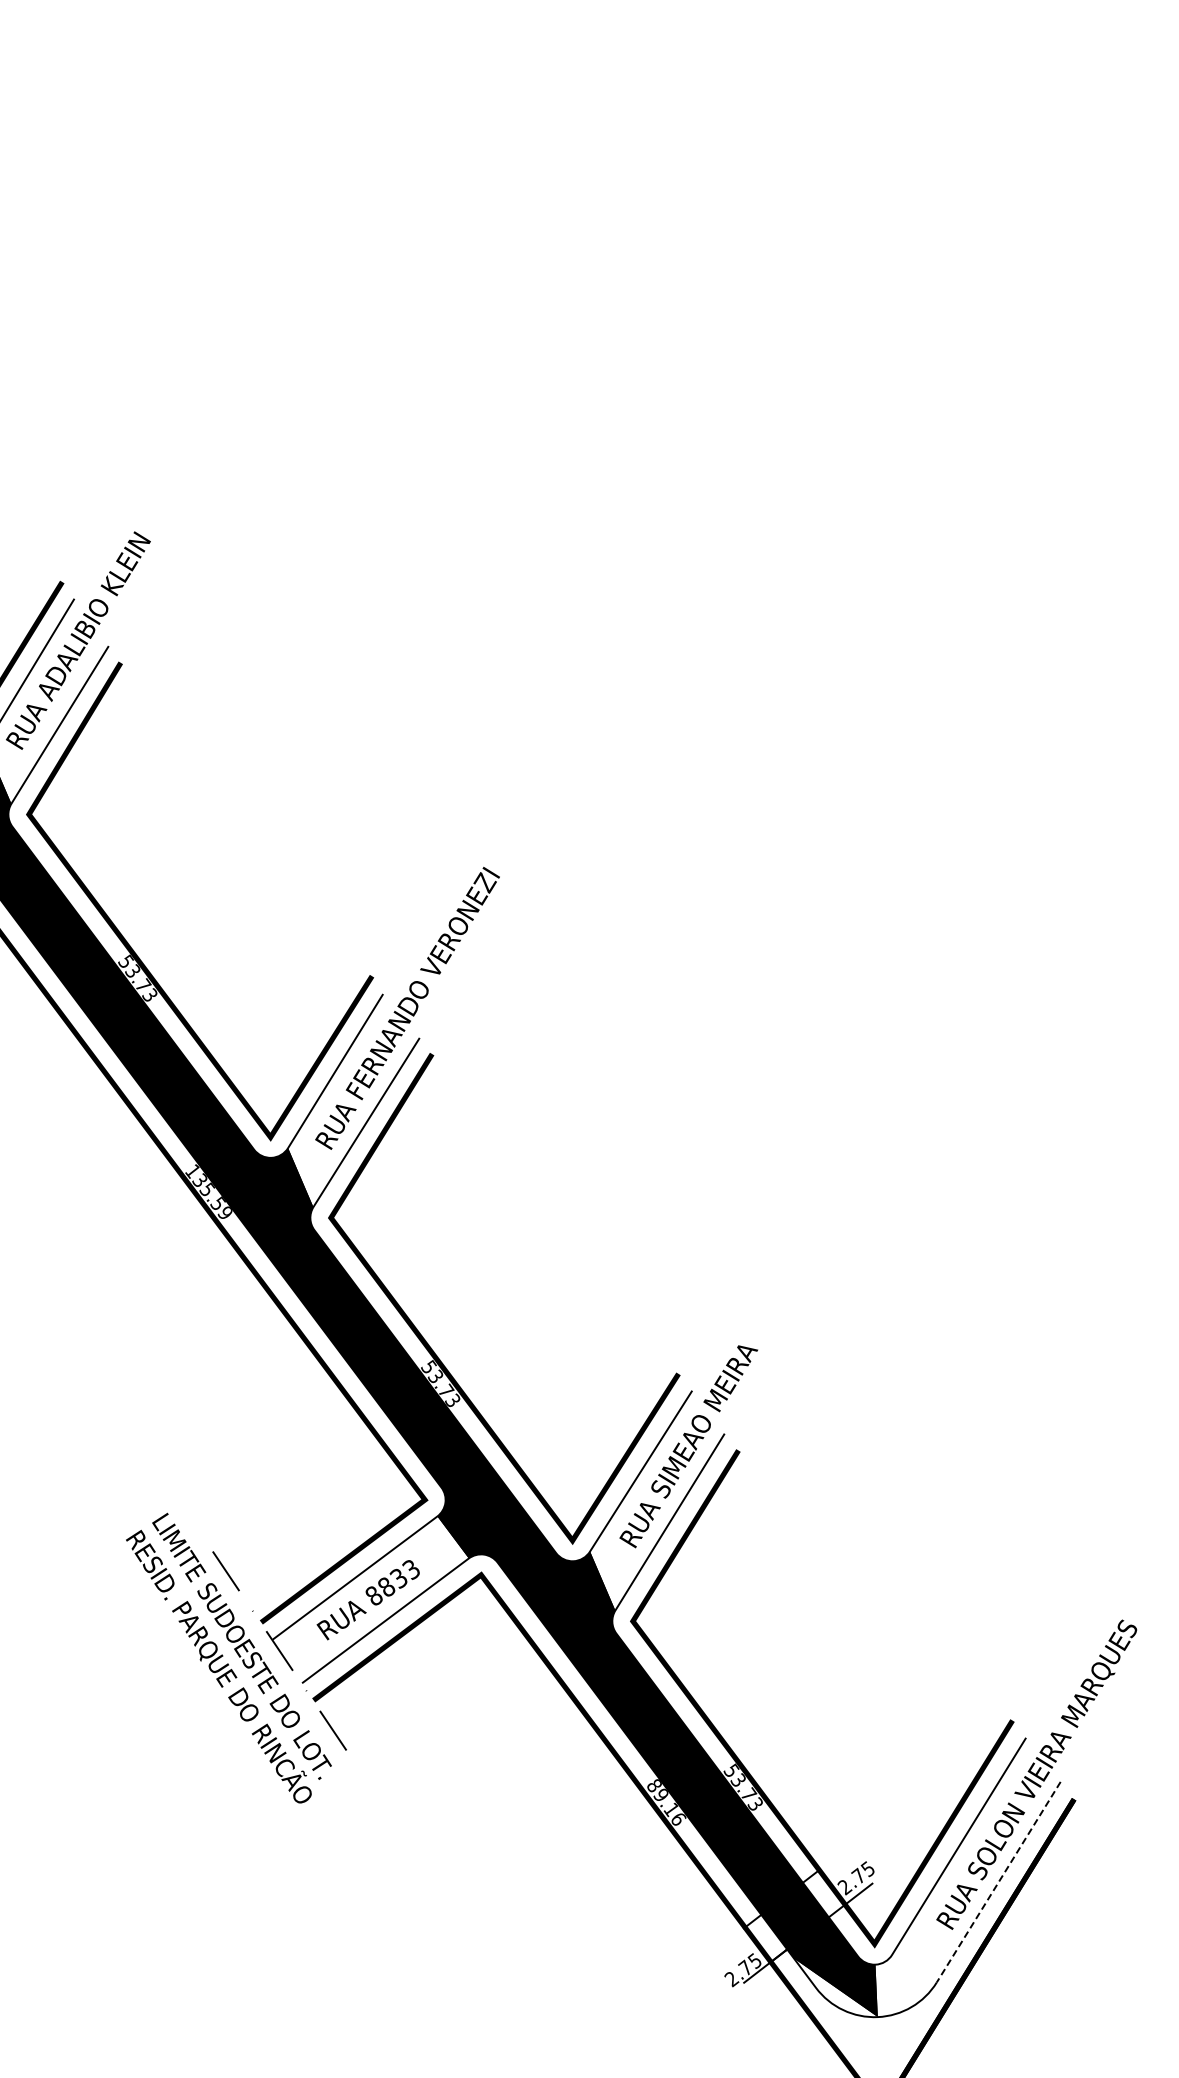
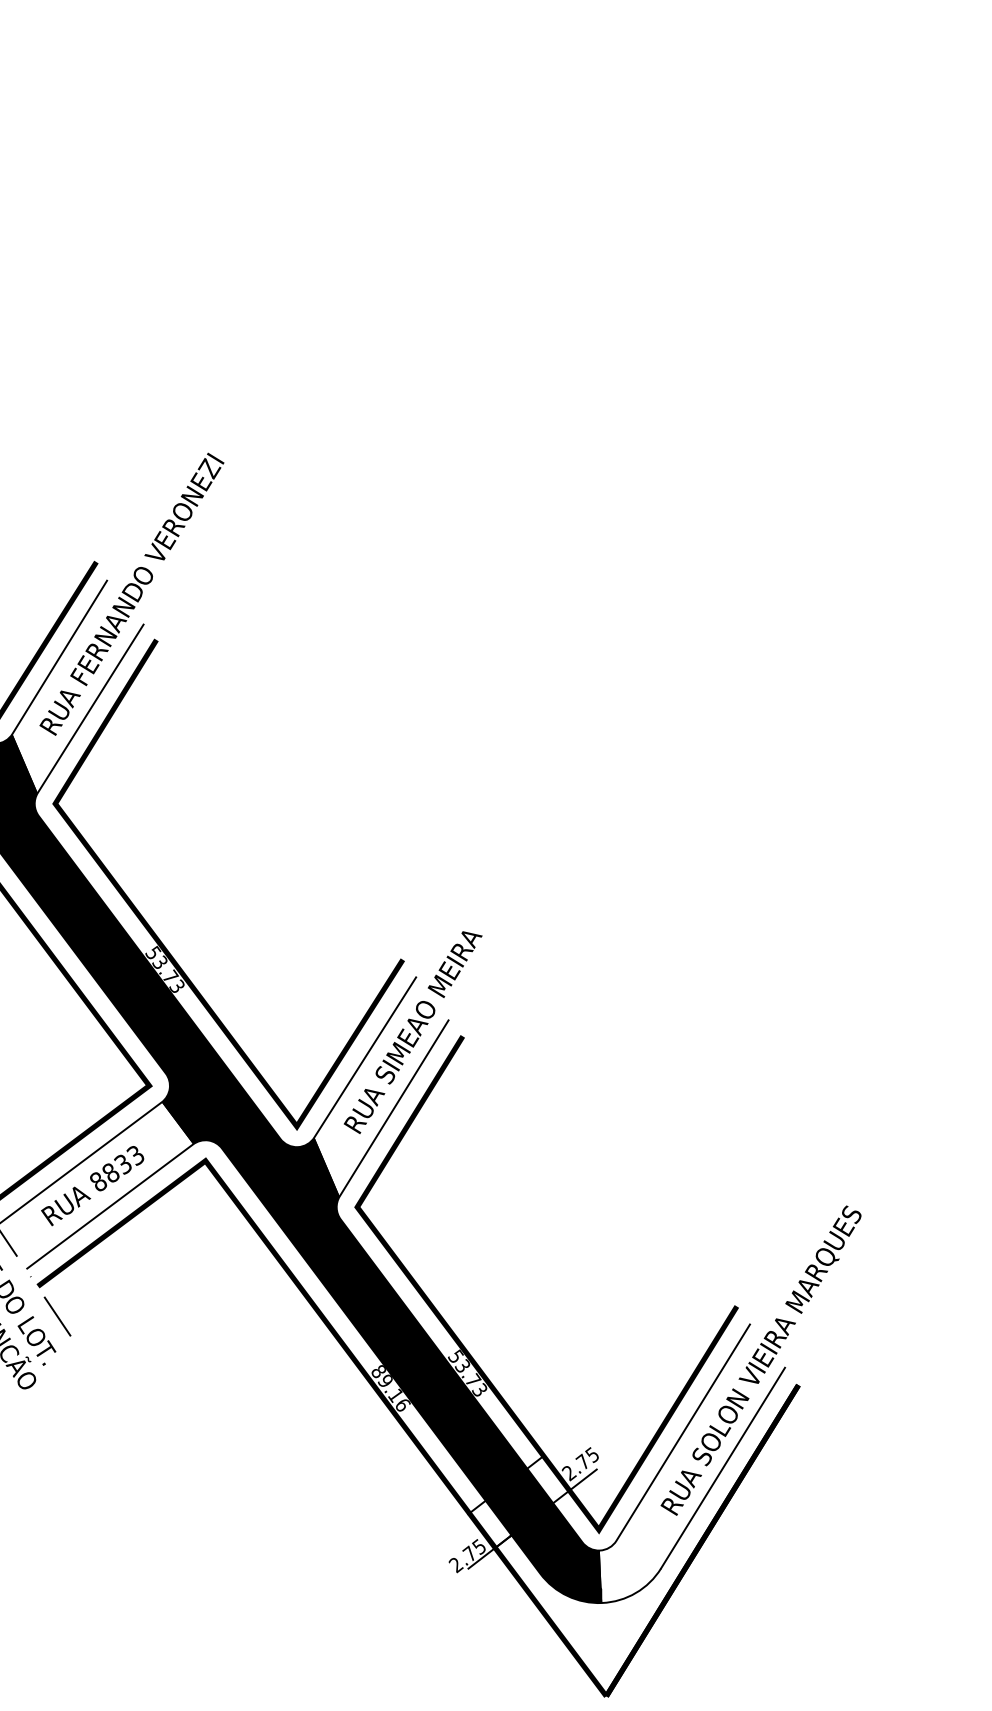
line: (998, 1882) -> (722, 1468), dashed -> solid
fill: (834, 1986) -> (558, 1572), added

